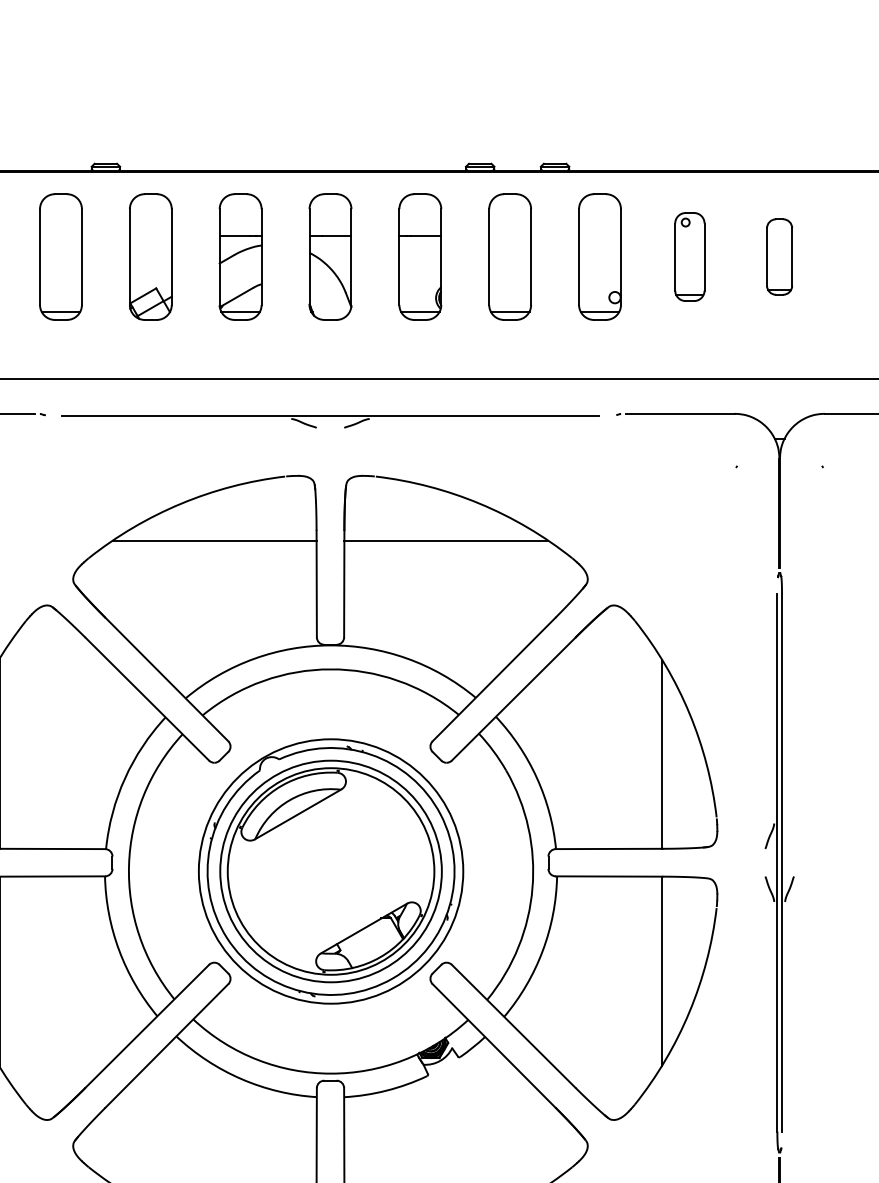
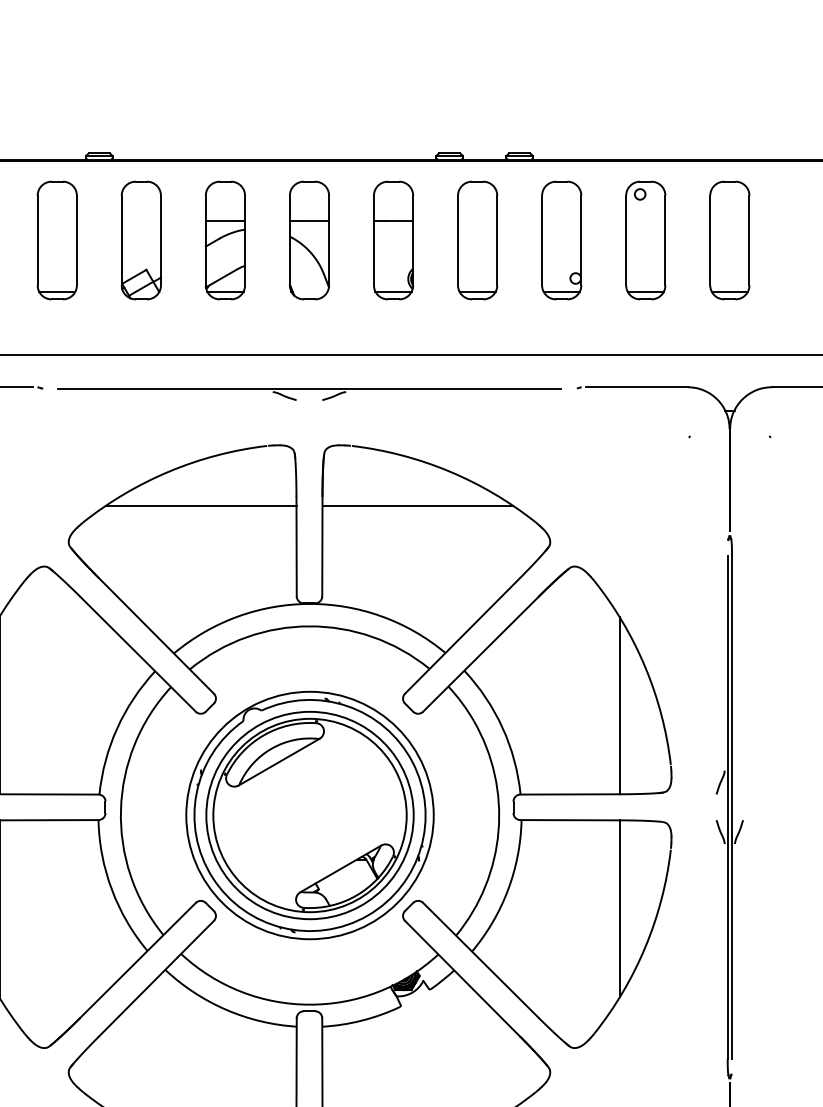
part: (689, 256) -> (645, 240), size x1.43
part: (779, 256) -> (729, 240), size x1.67

